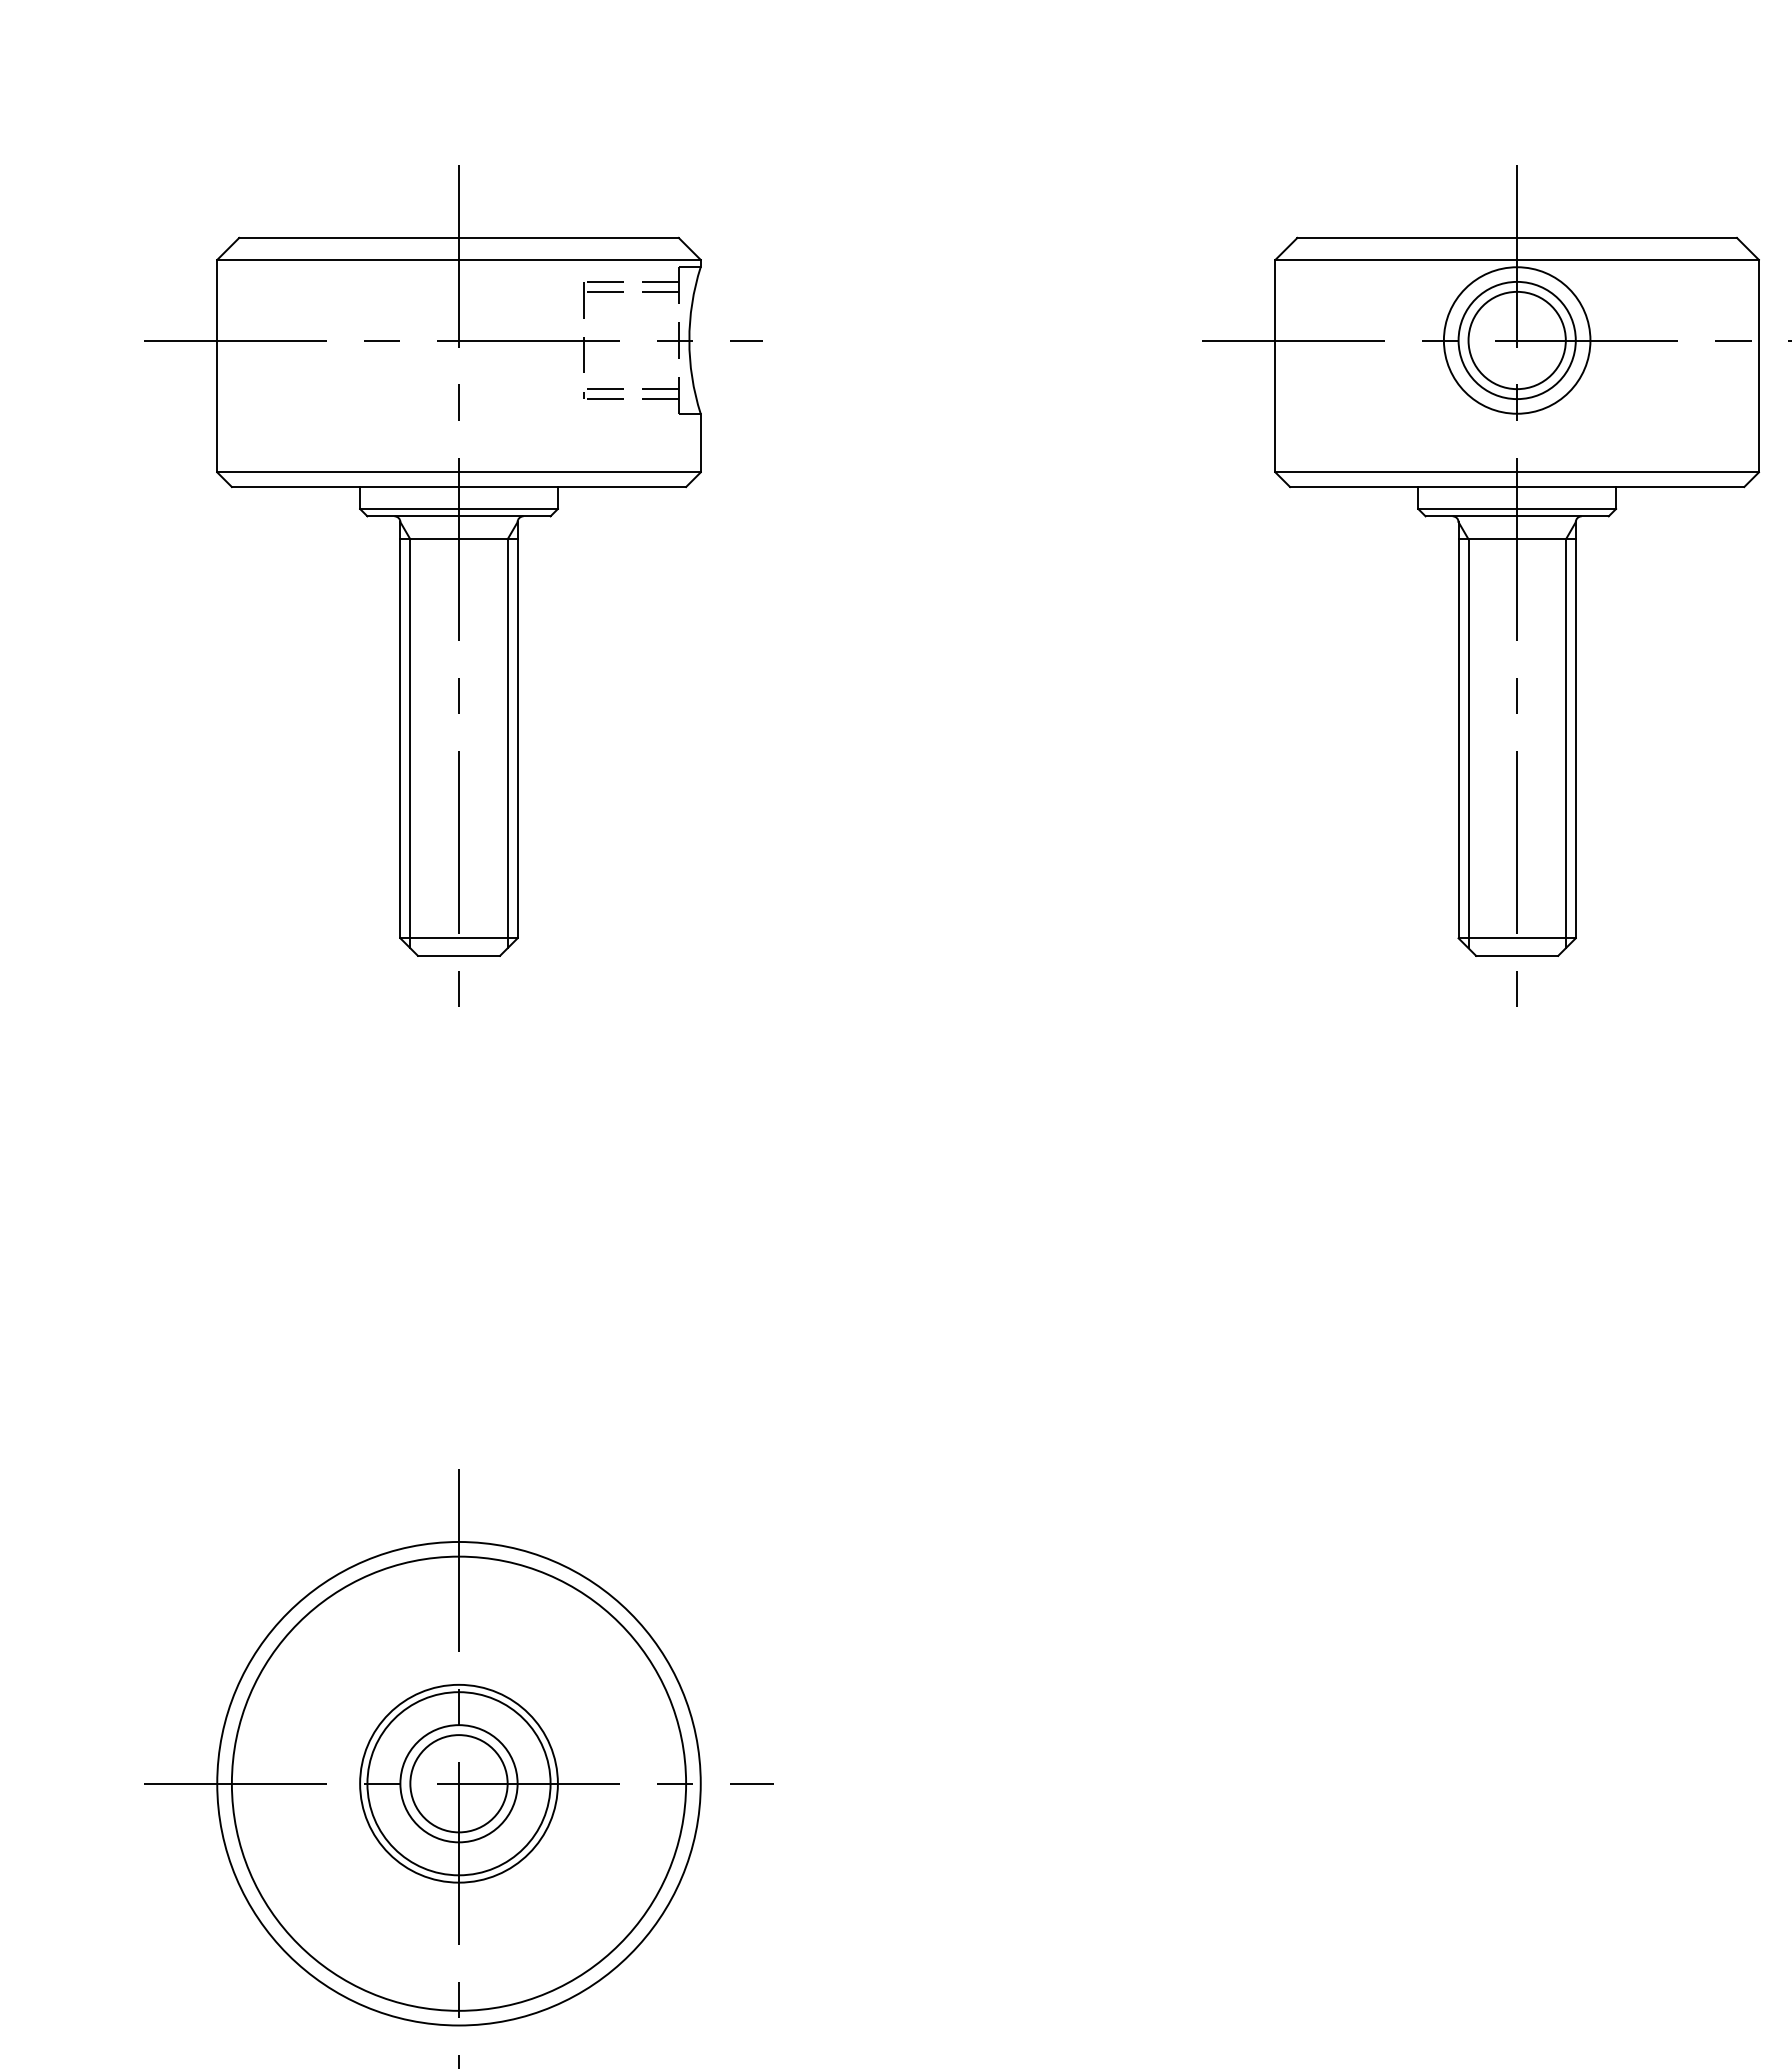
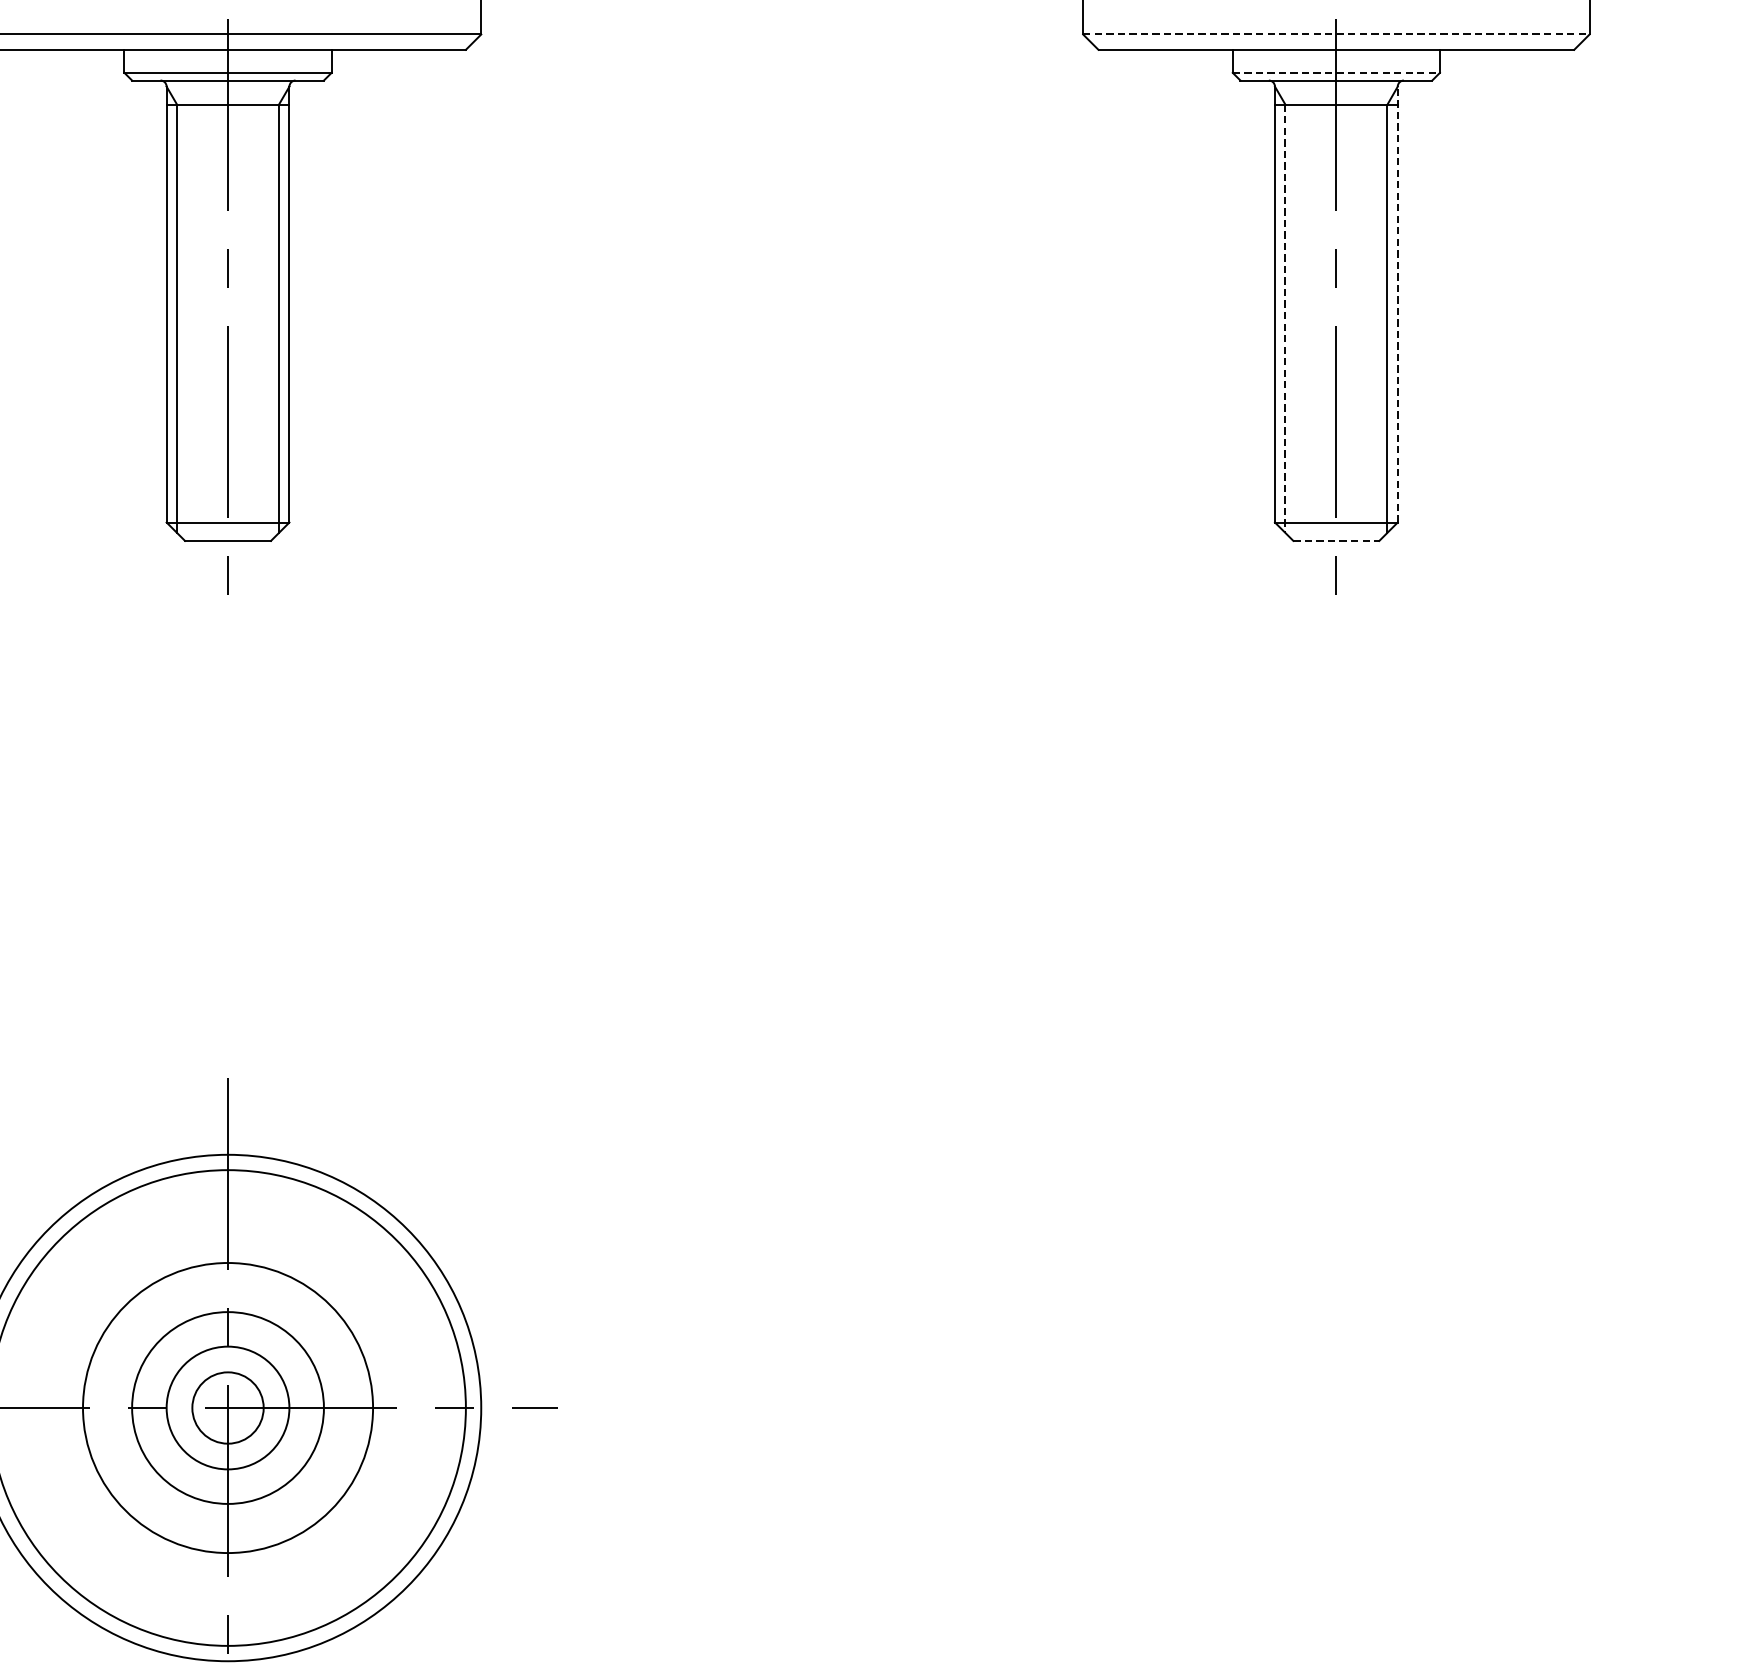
line: (1517, 472) -> (1336, 34), solid -> dashed
line: (1517, 509) -> (1336, 73), solid -> dashed
line: (1575, 729) -> (1397, 303), solid -> dashed
line: (1468, 744) -> (1285, 319), solid -> dashed
line: (1517, 955) -> (1336, 540), solid -> dashed
circle: (458, 1783) -> (227, 1407), size x0.7
circle: (458, 1783) -> (227, 1407), size x1.4

